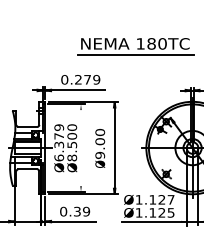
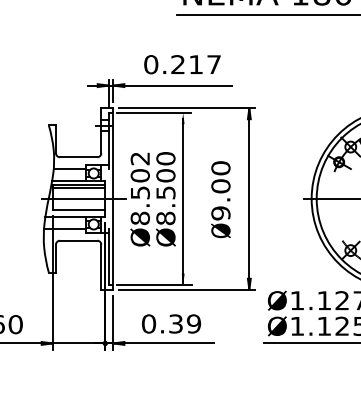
text: (92, 79) -> (205, 64), 0.279 -> 0.217
text: (59, 142) -> (140, 187), Ø6.379 -> Ø8.502
line: (81, 149) -> (184, 201), added

